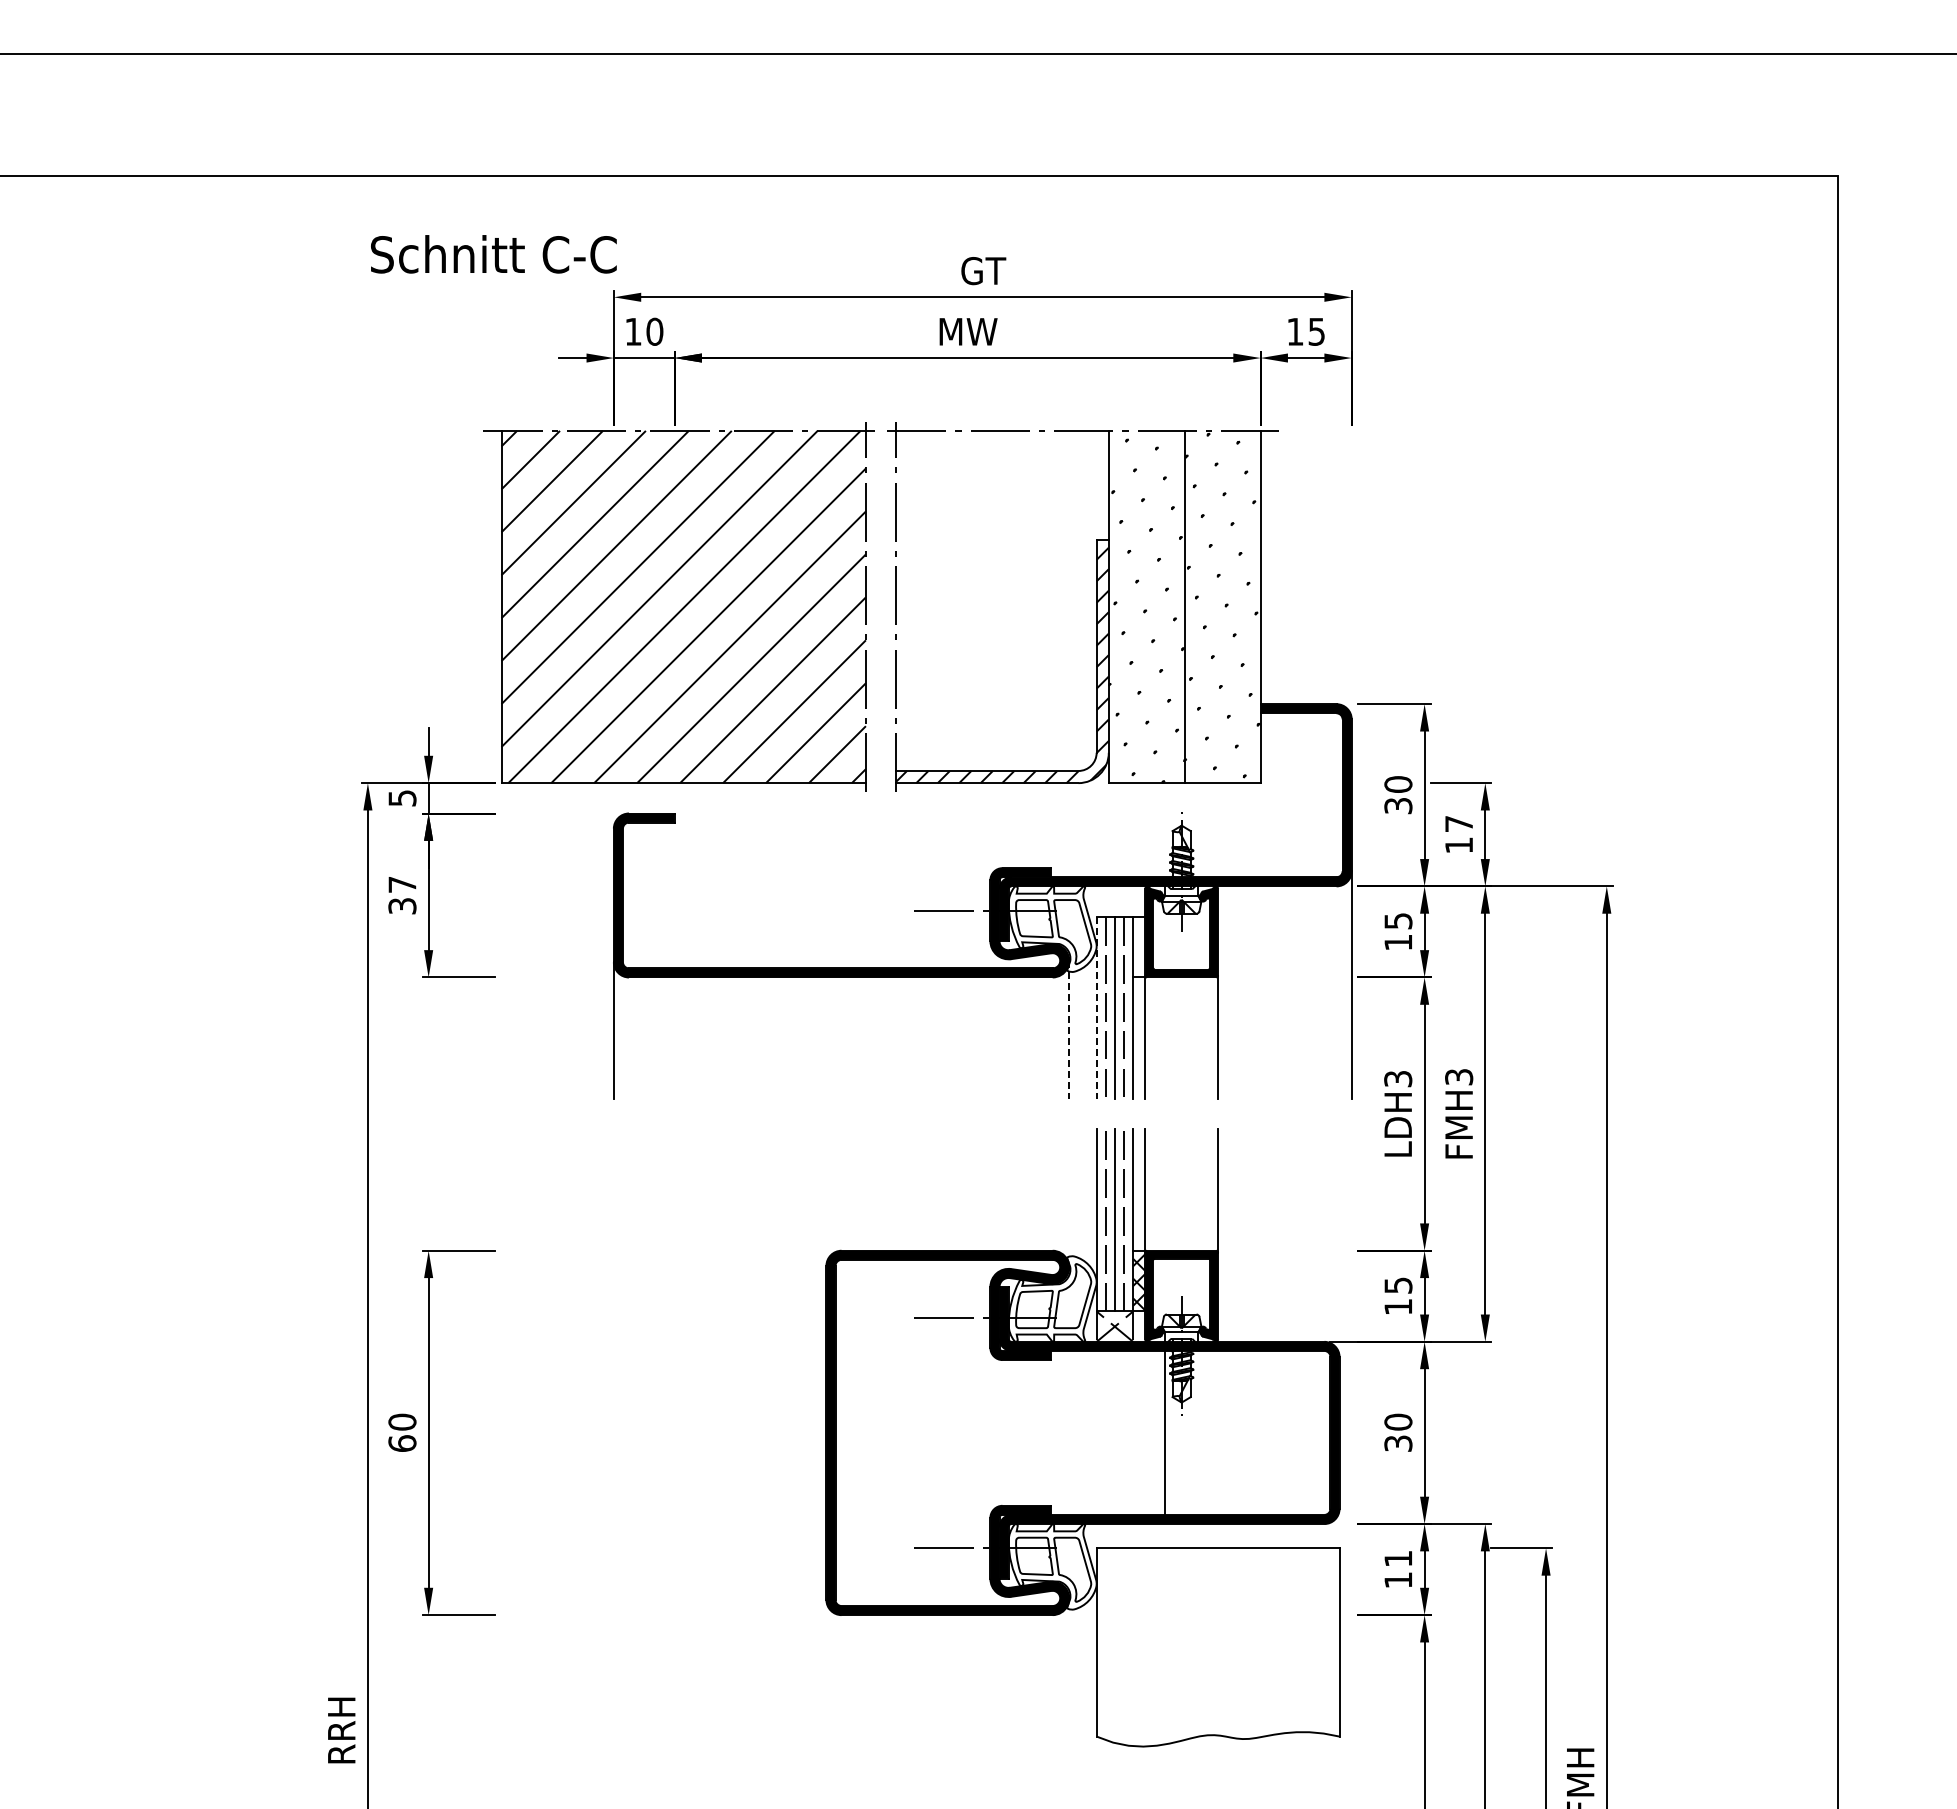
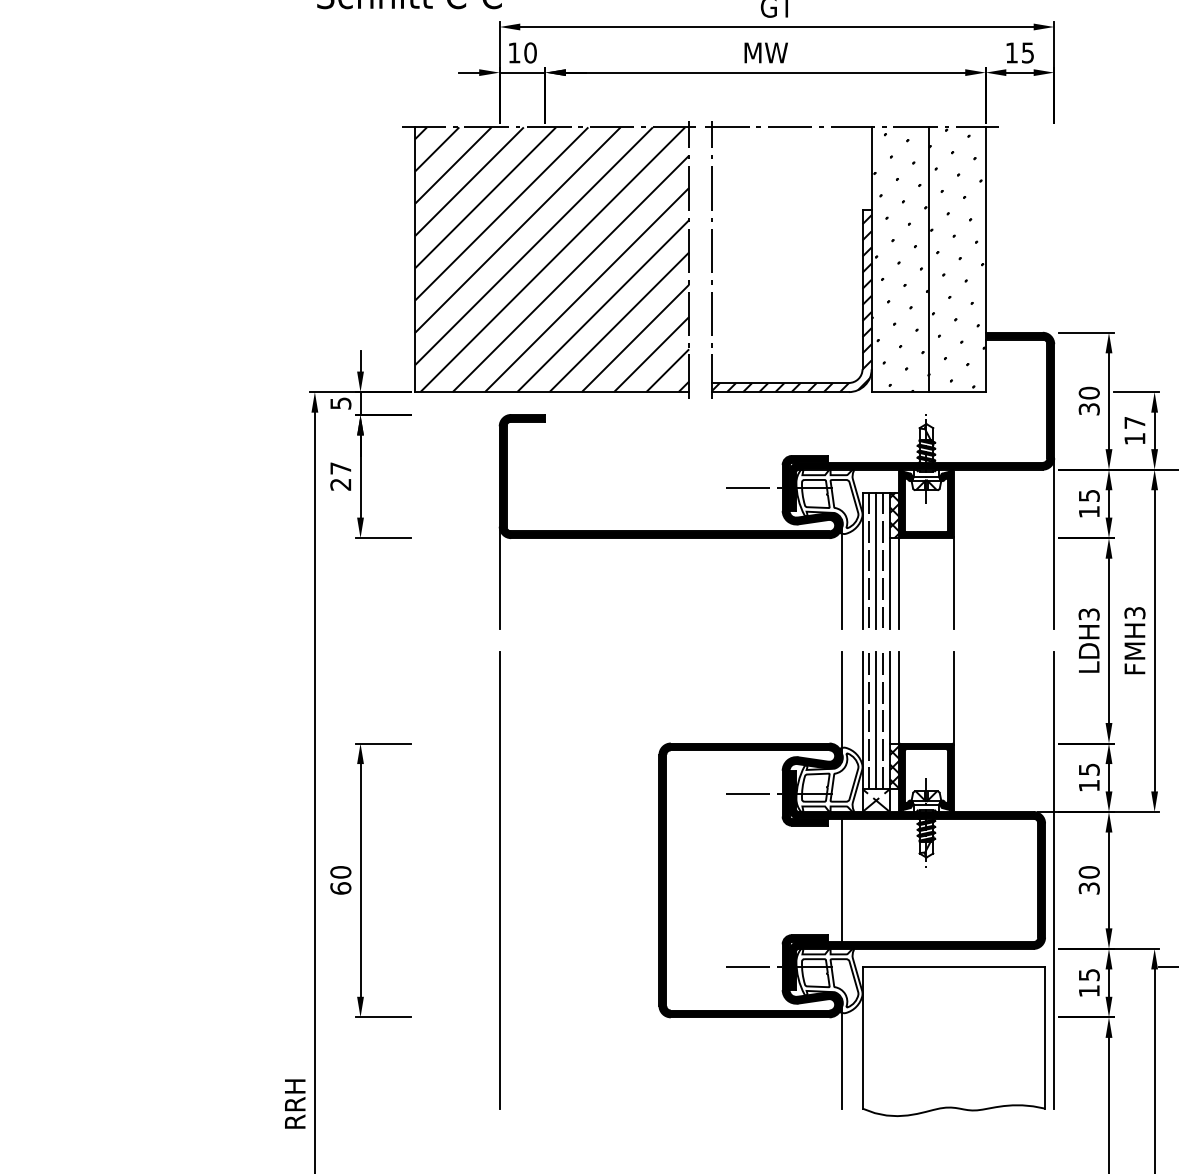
text: (402, 906) -> (340, 484), 37 -> 27
hatch: (1139, 946) -> (894, 514), added
line: (1096, 1008) -> (862, 561), dashed -> solid
line: (1069, 1030) -> (842, 578), dashed -> solid
line: (1069, 1198) -> (842, 704), added
line: (613, 1432) -> (499, 880), added
line: (1165, 1432) -> (842, 880), moved
line: (1351, 1432) -> (1054, 880), added
text: (1398, 1558) -> (1089, 974), 11 -> 15
line: (1069, 1667) -> (842, 1056), added

